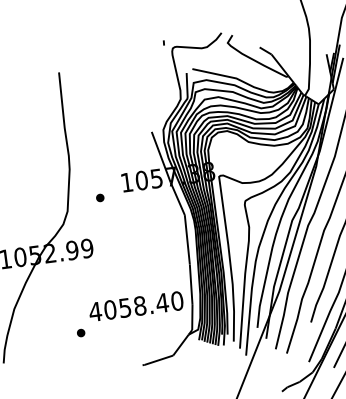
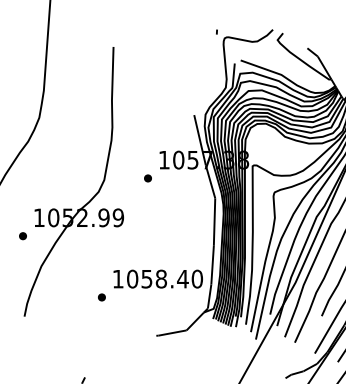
part: (99, 198) -> (147, 178), moved
text: (95, 312) -> (118, 279), 4058.40 -> 1058.40

